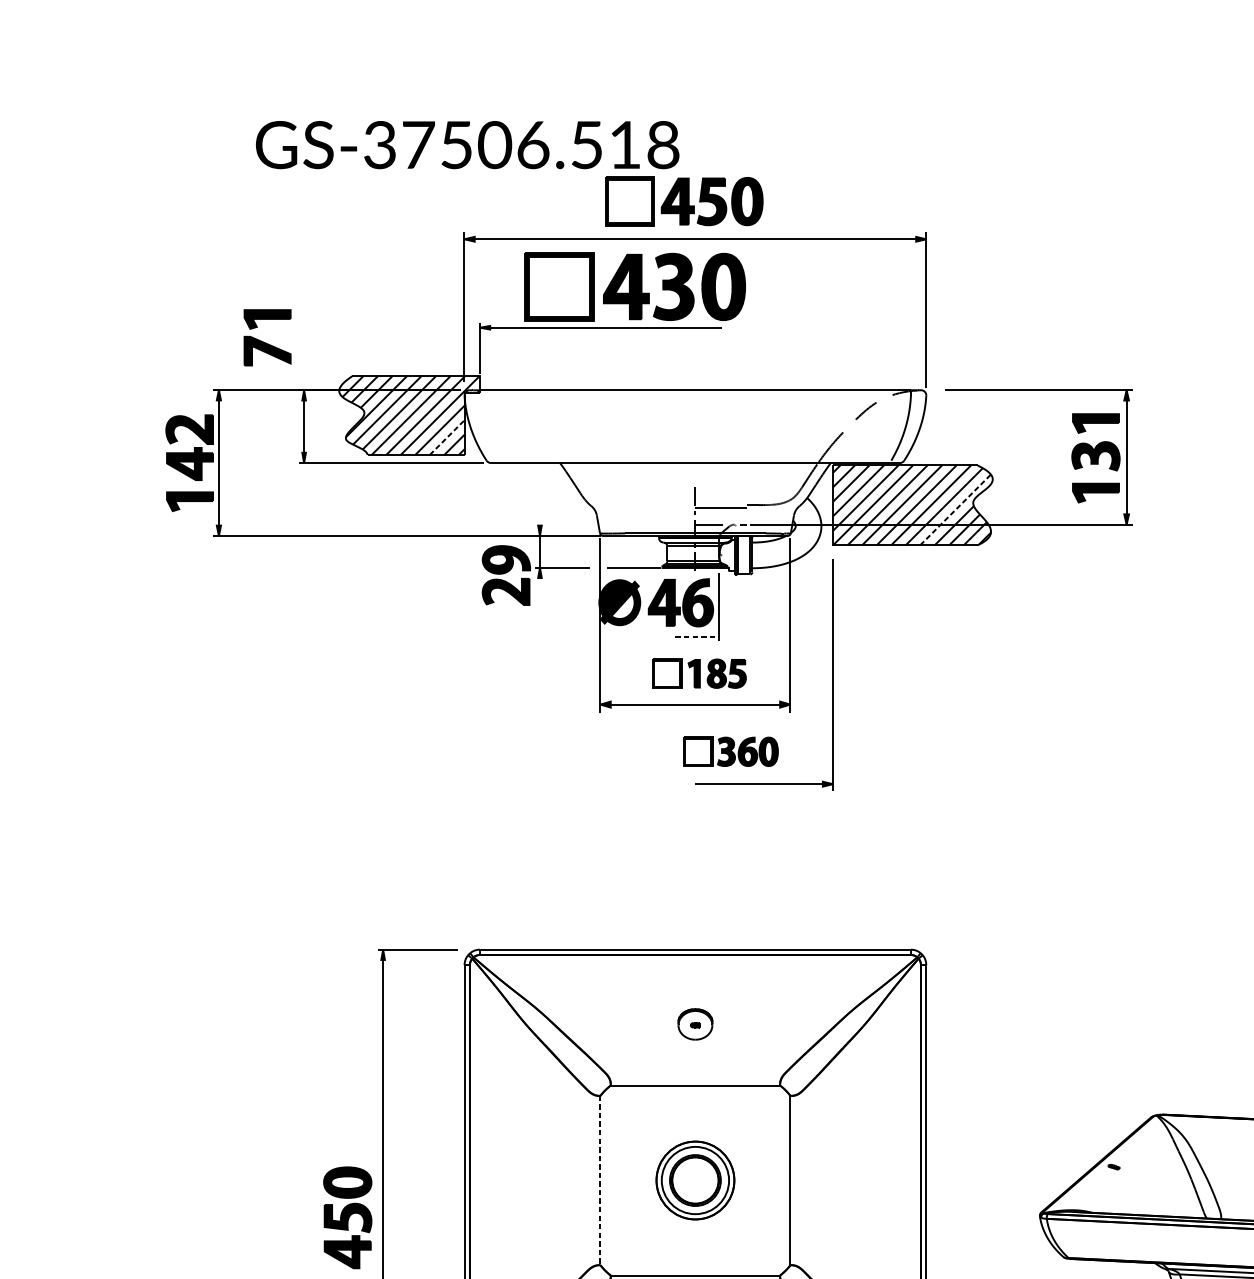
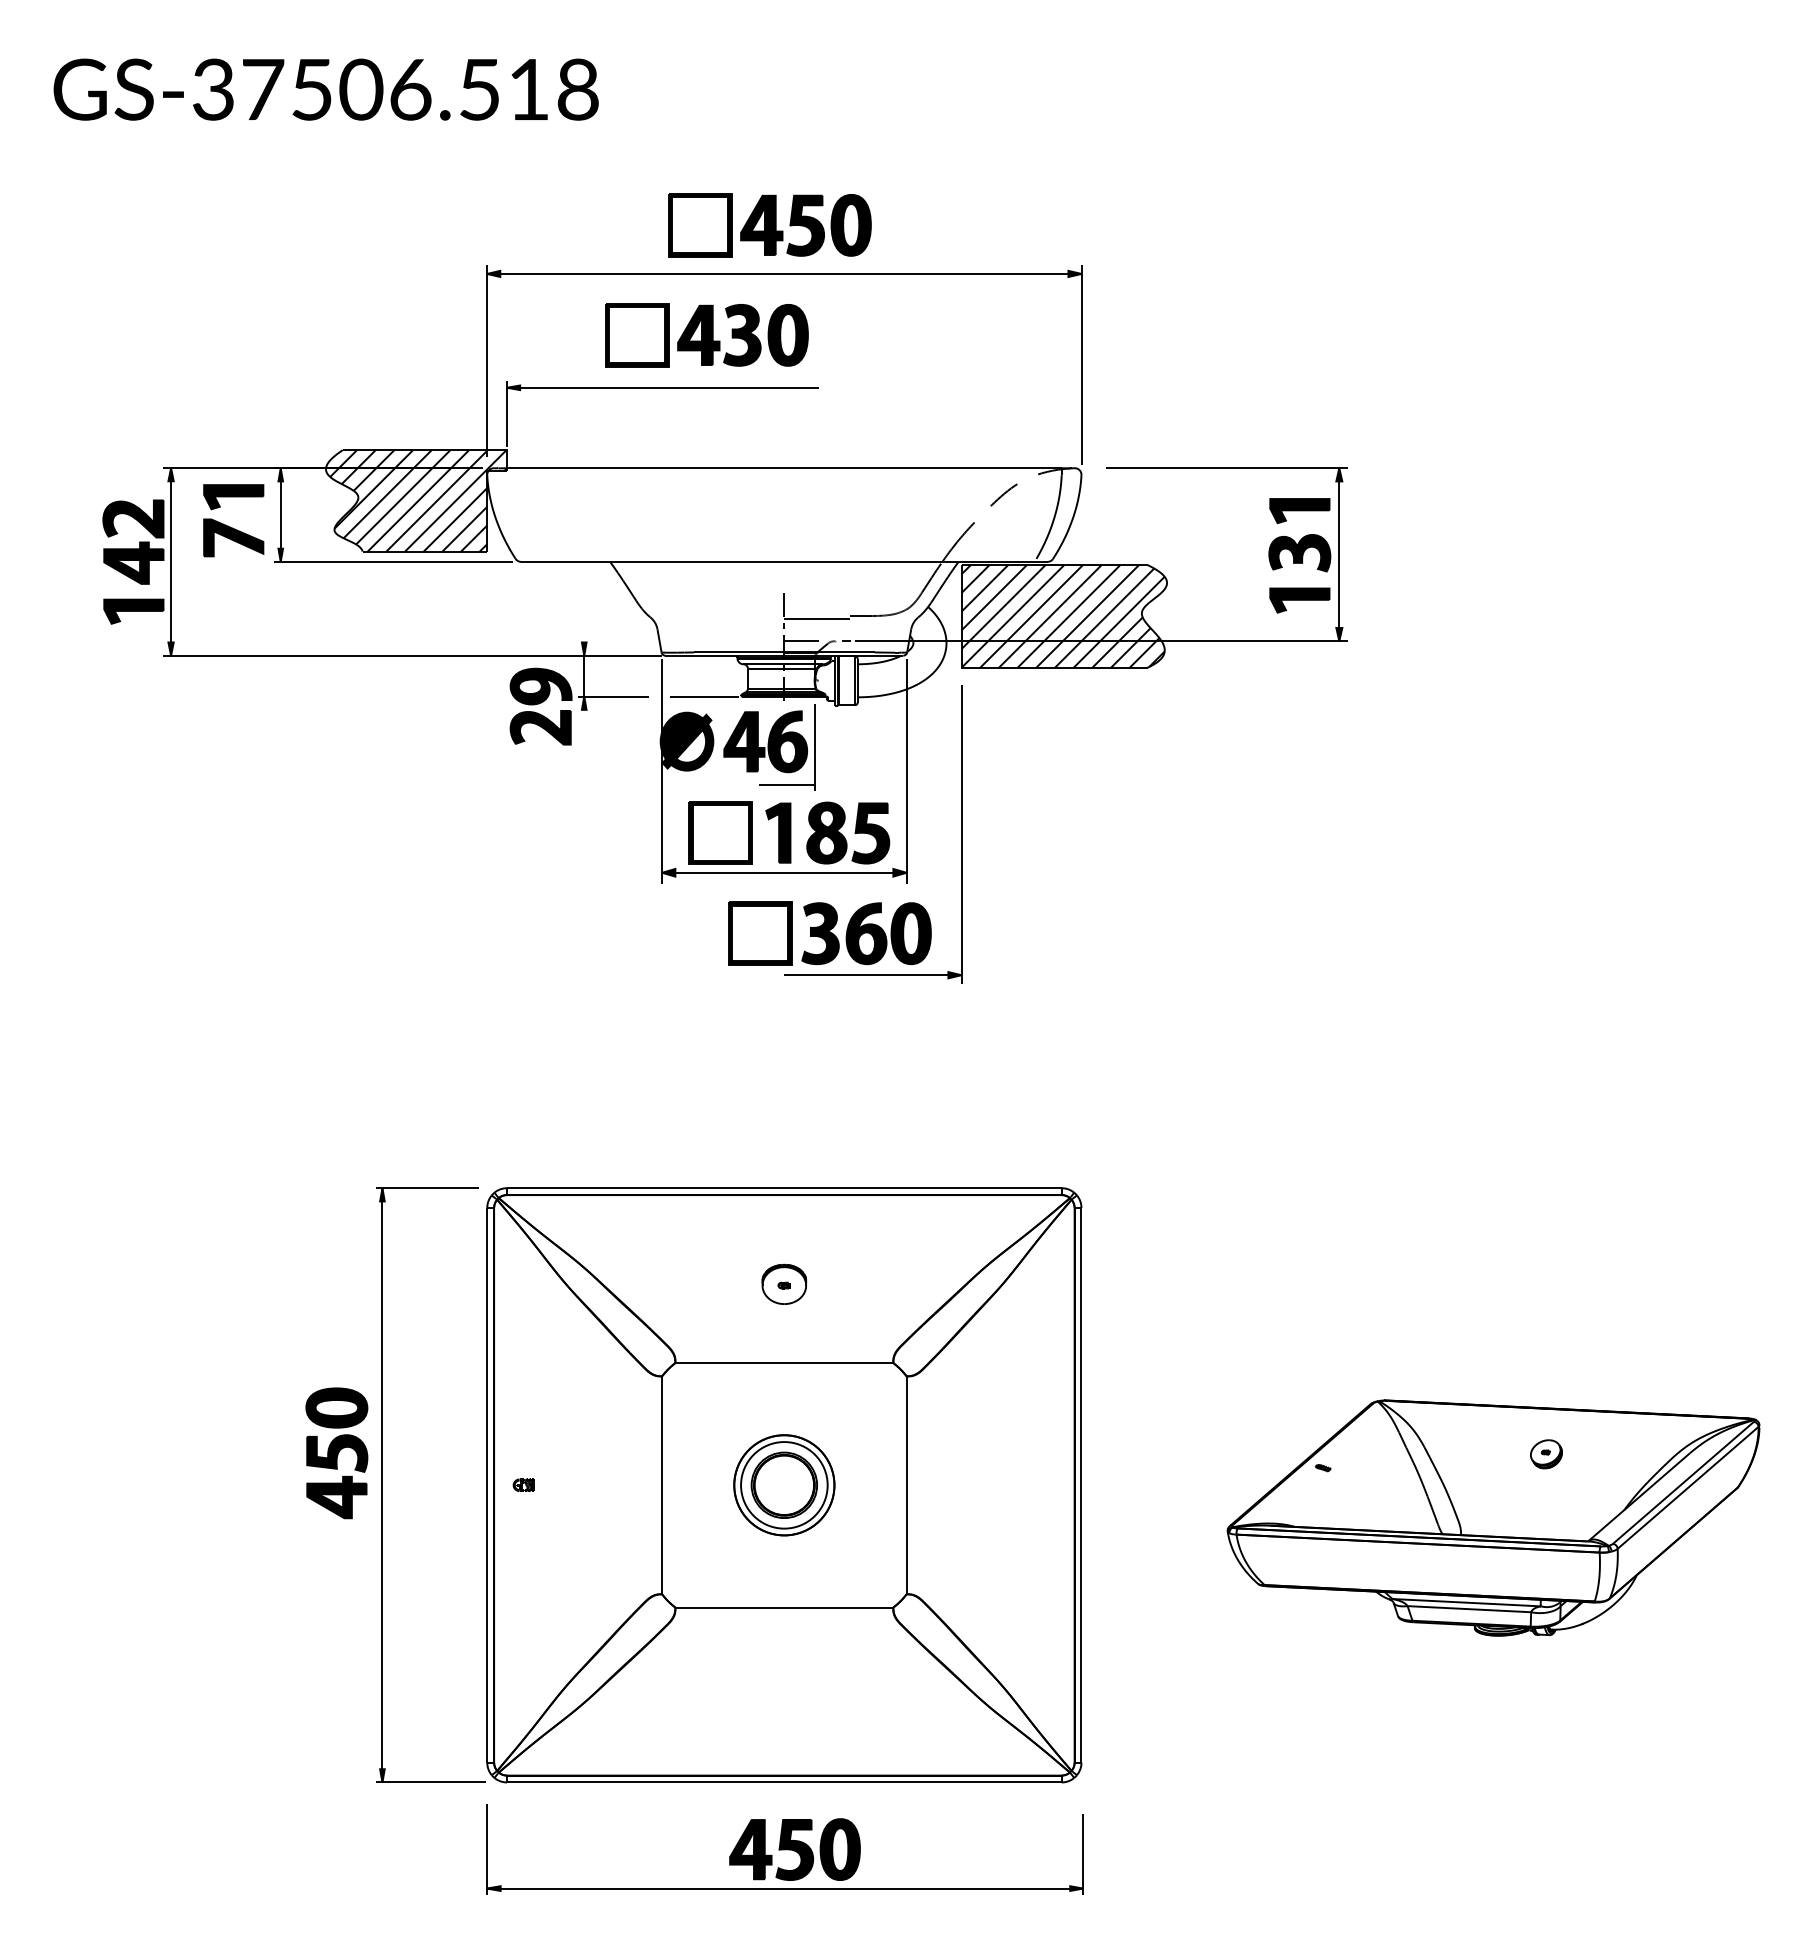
text: (467, 144) -> (325, 89), moved
part: (634, 287) -> (706, 335), size x0.71
part: (265, 342) -> (230, 526), moved
line: (446, 437) -> (464, 529), dashed -> solid
line: (955, 509) -> (1119, 621), dashed -> solid
line: (697, 636) -> (787, 785), dashed -> solid
part: (699, 673) -> (789, 832), size x1.67
part: (730, 751) -> (829, 933), size x1.67
part: (492, 1179) -> (523, 1484), added
line: (600, 1180) -> (662, 1485), dashed -> solid
part: (347, 1217) -> (336, 1453), moved

